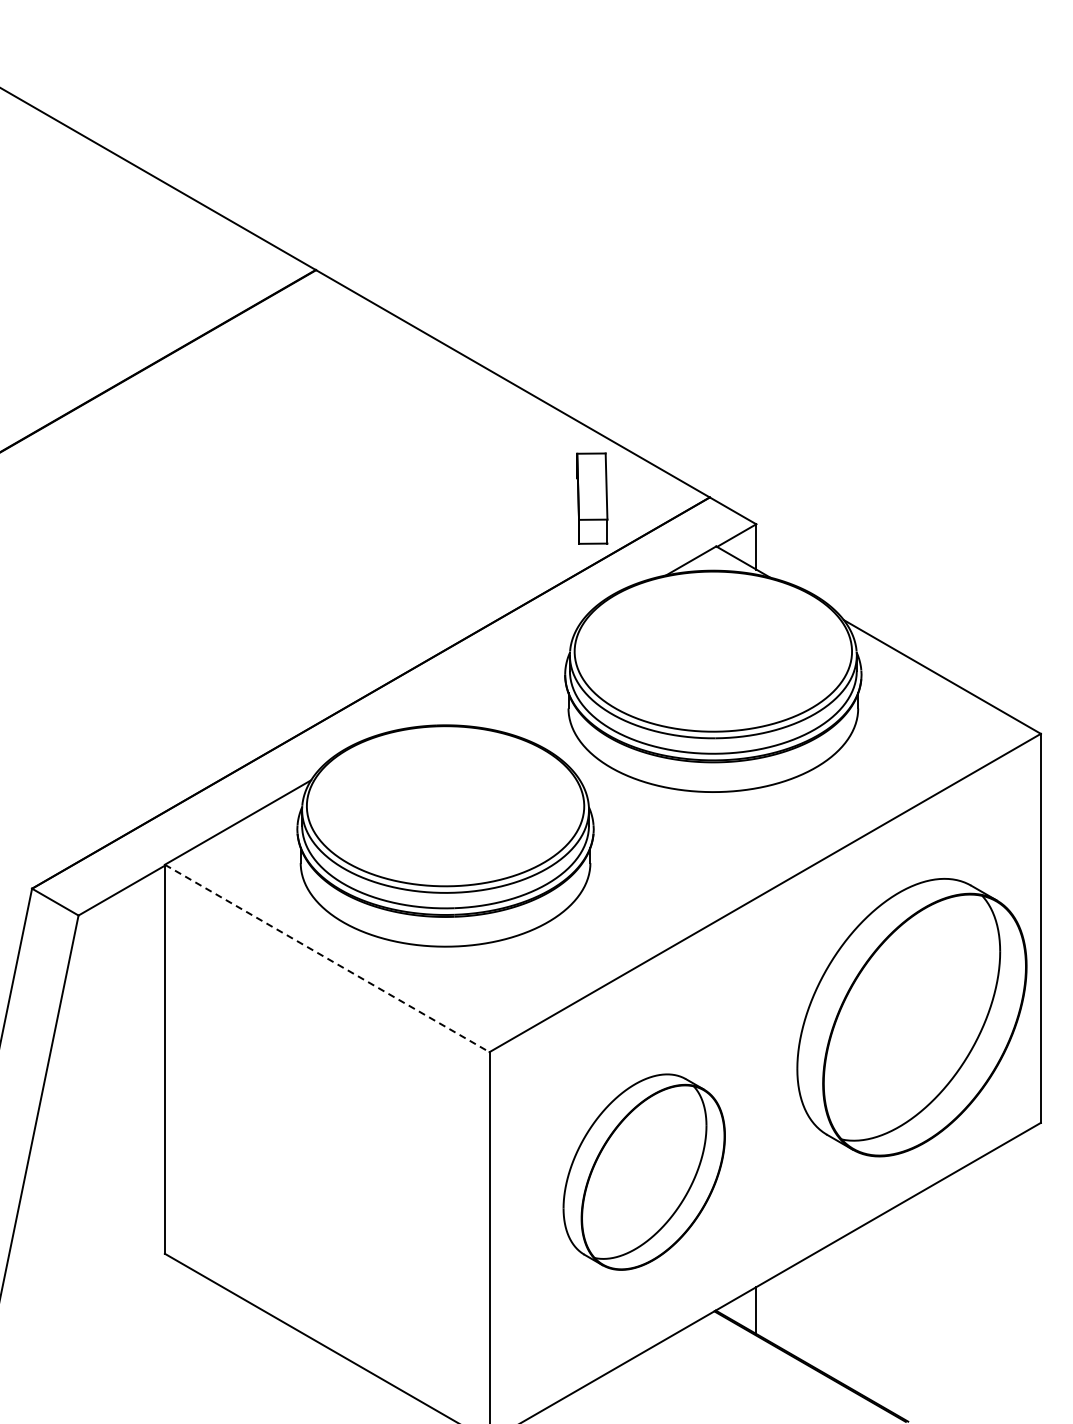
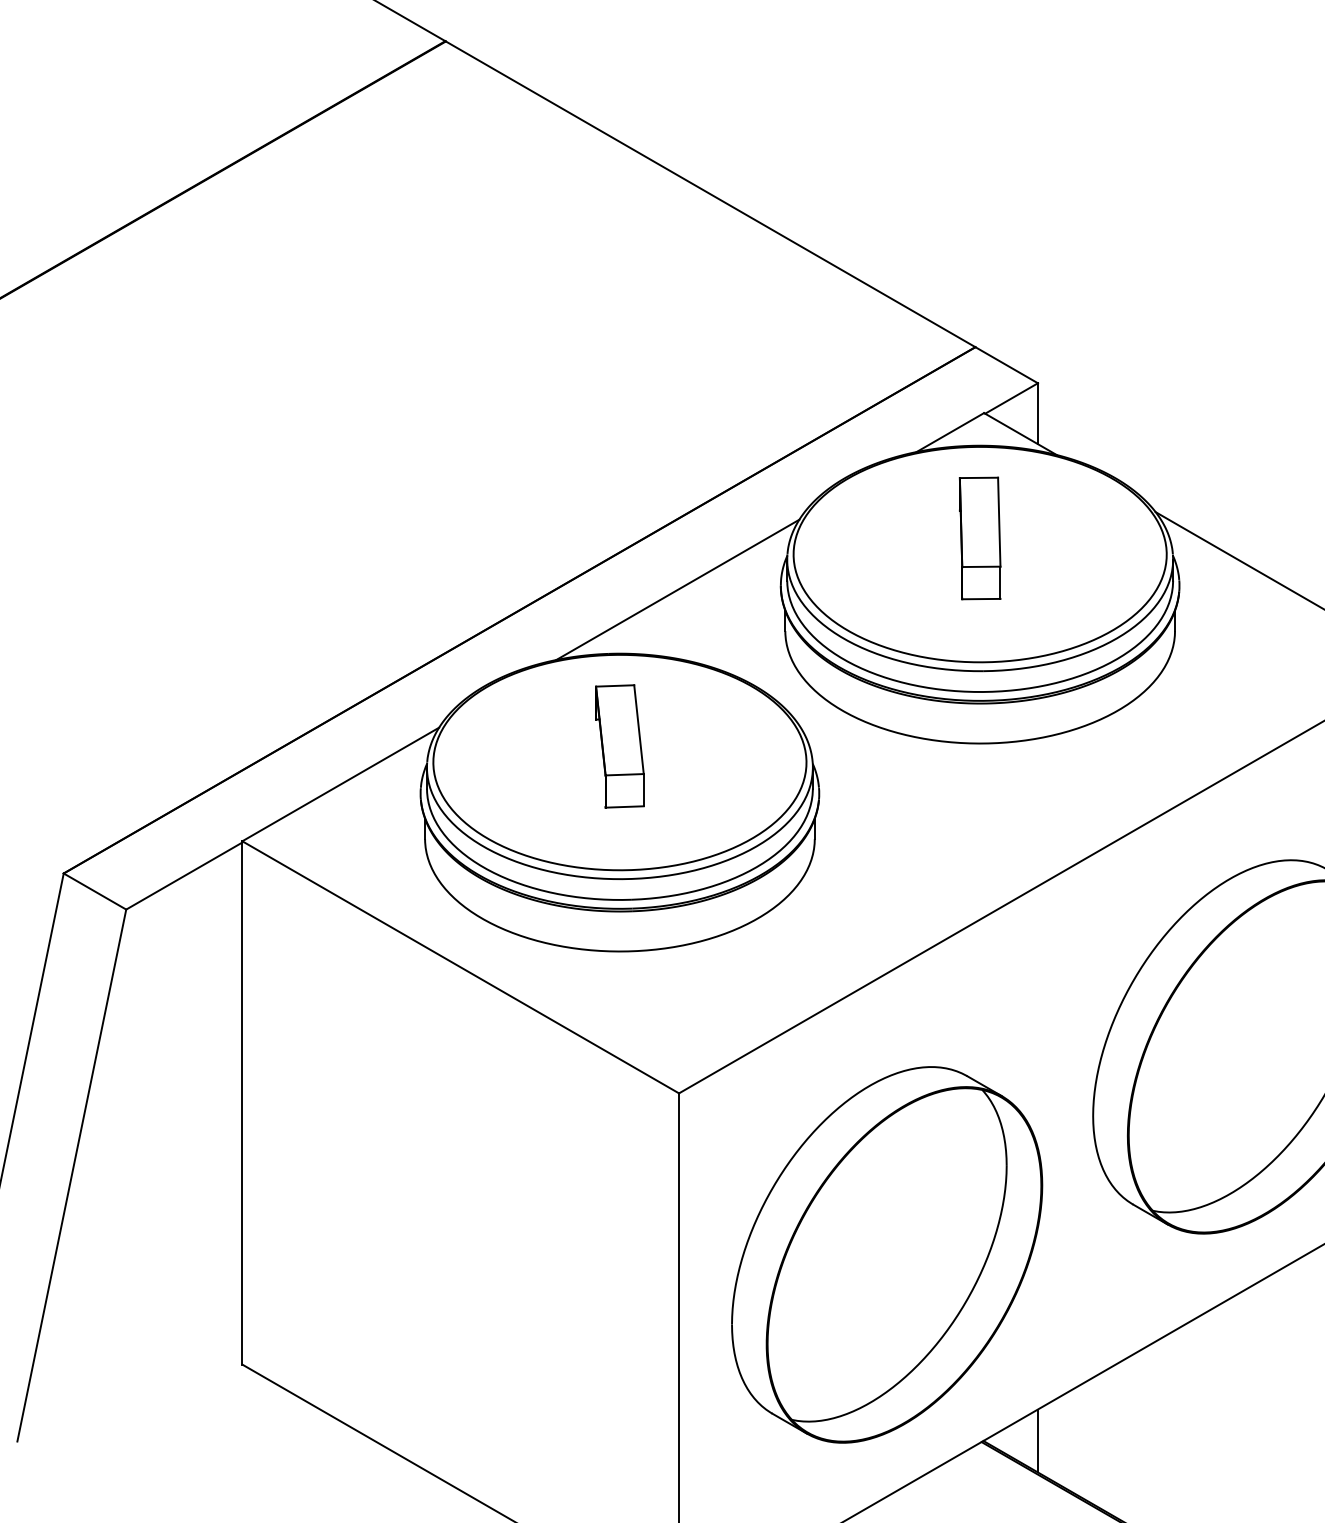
part: (592, 498) -> (980, 538), moved
line: (488, 677) -> (677, 589), added
part: (445, 793) -> (619, 745), added
line: (327, 958) -> (461, 967), dashed -> solid
part: (644, 1171) -> (887, 1253), size x1.43

